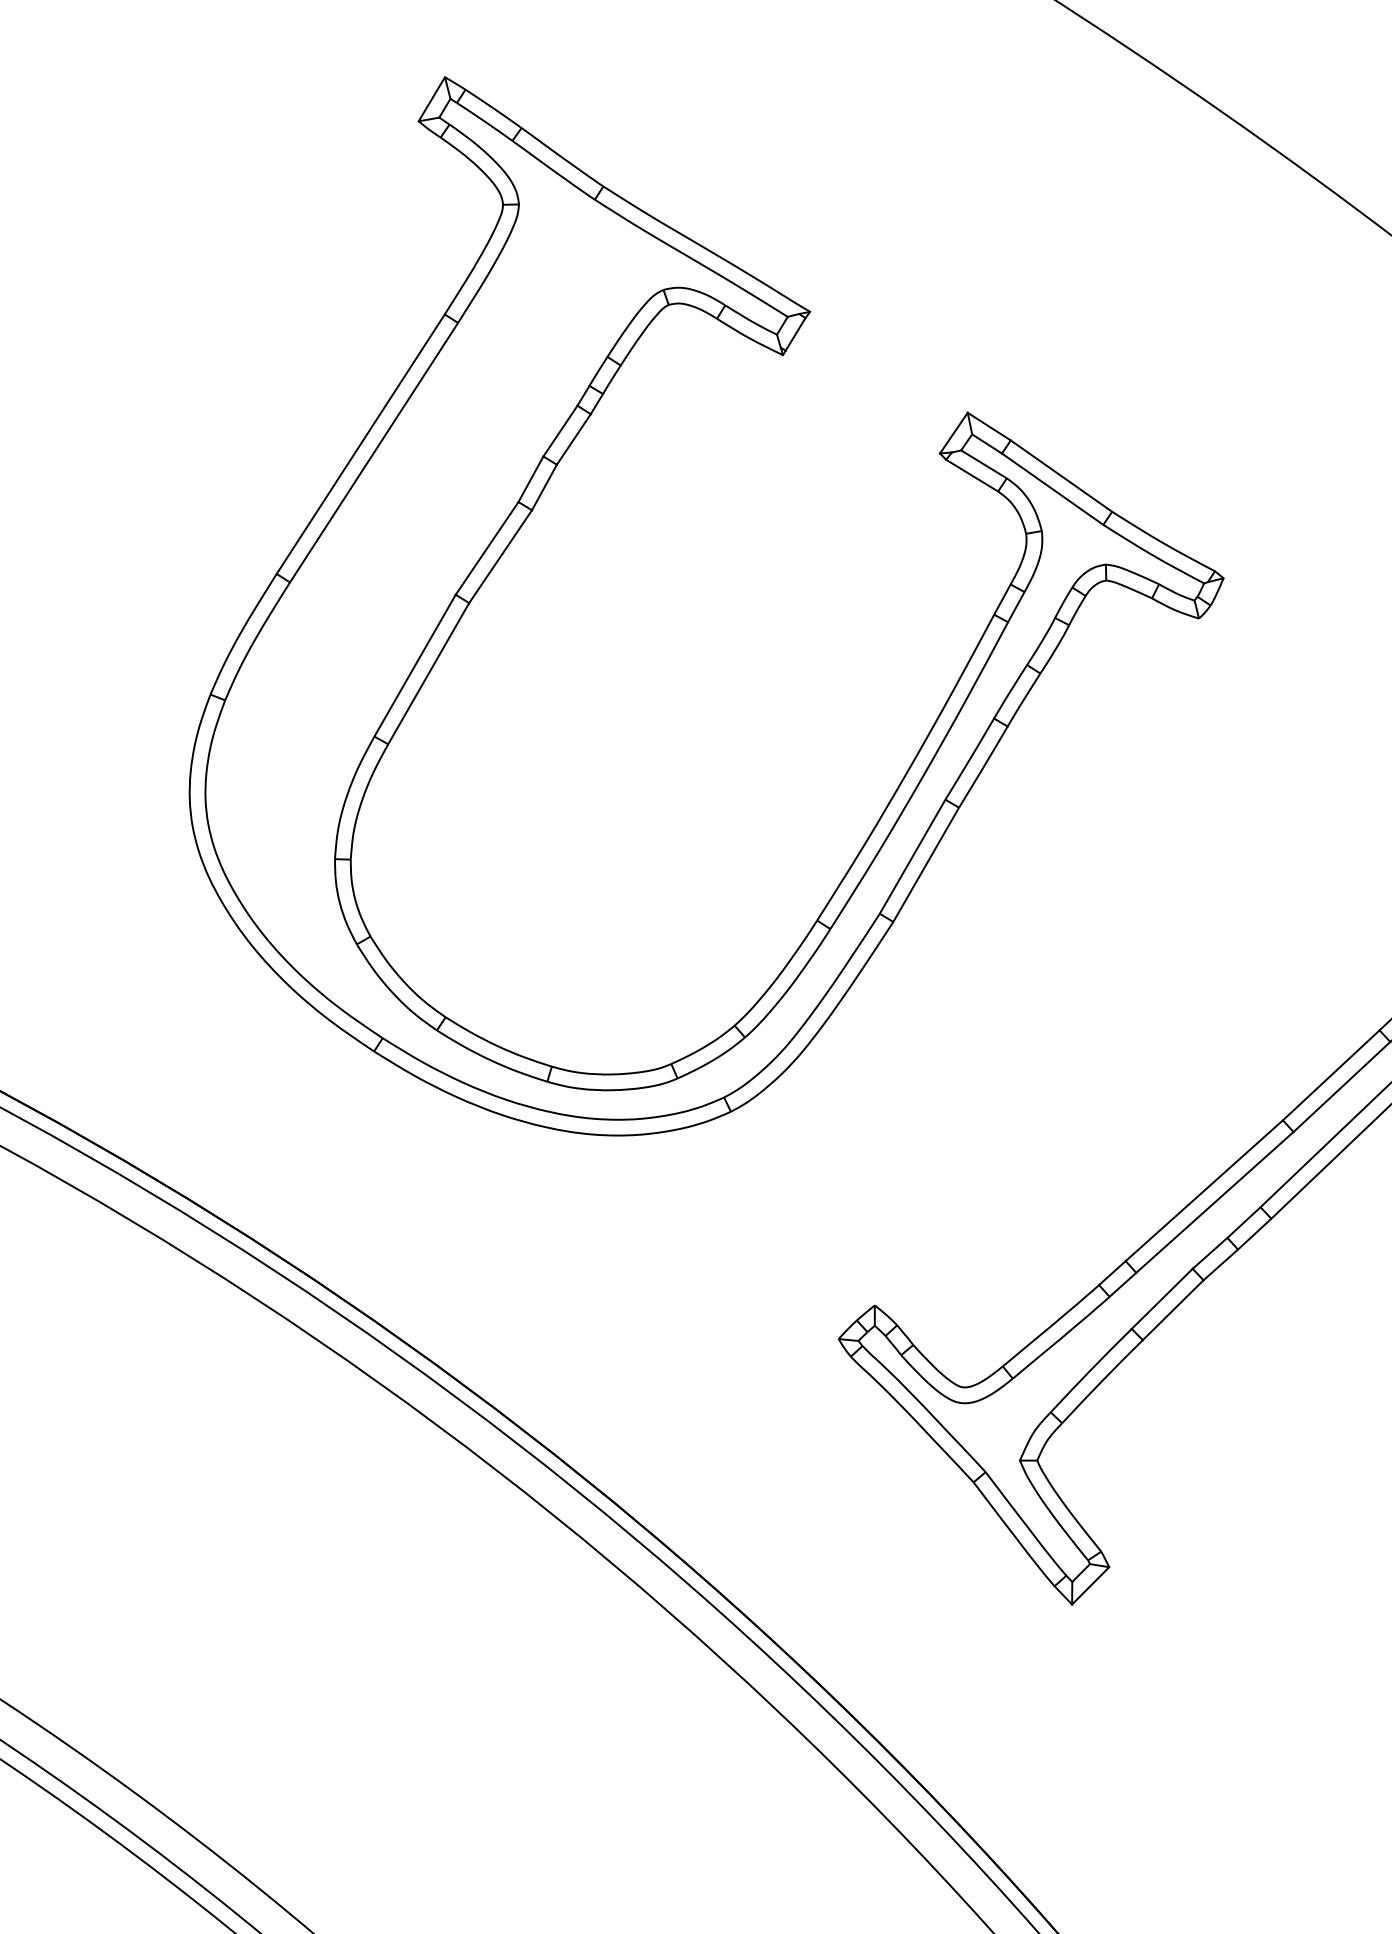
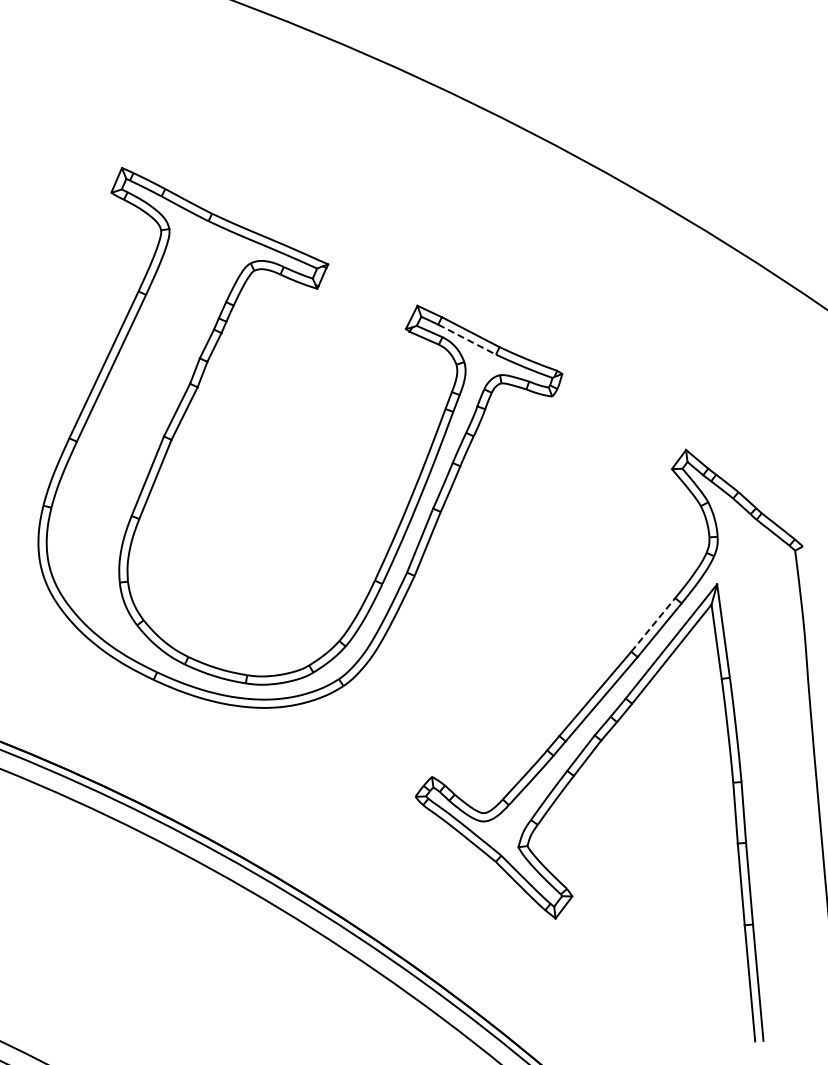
line: (1053, 489) -> (467, 339), solid -> dashed
line: (1331, 1074) -> (653, 624), solid -> dashed

